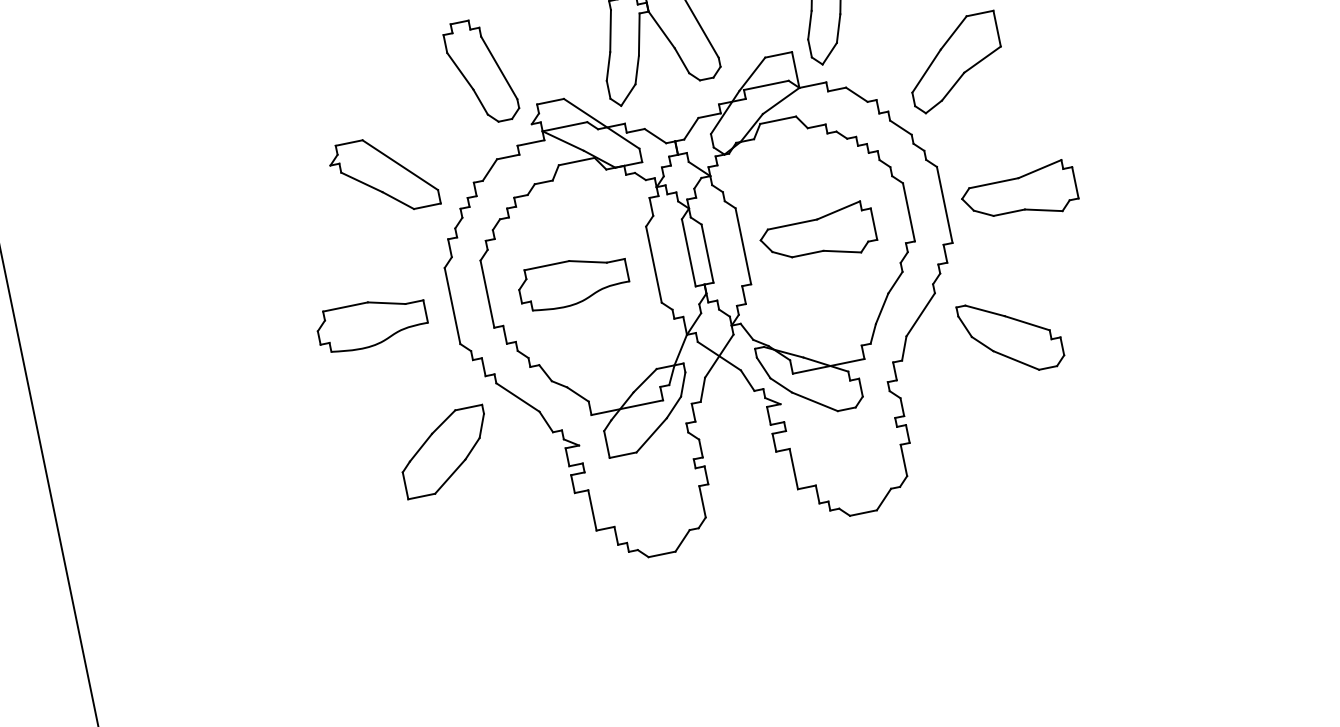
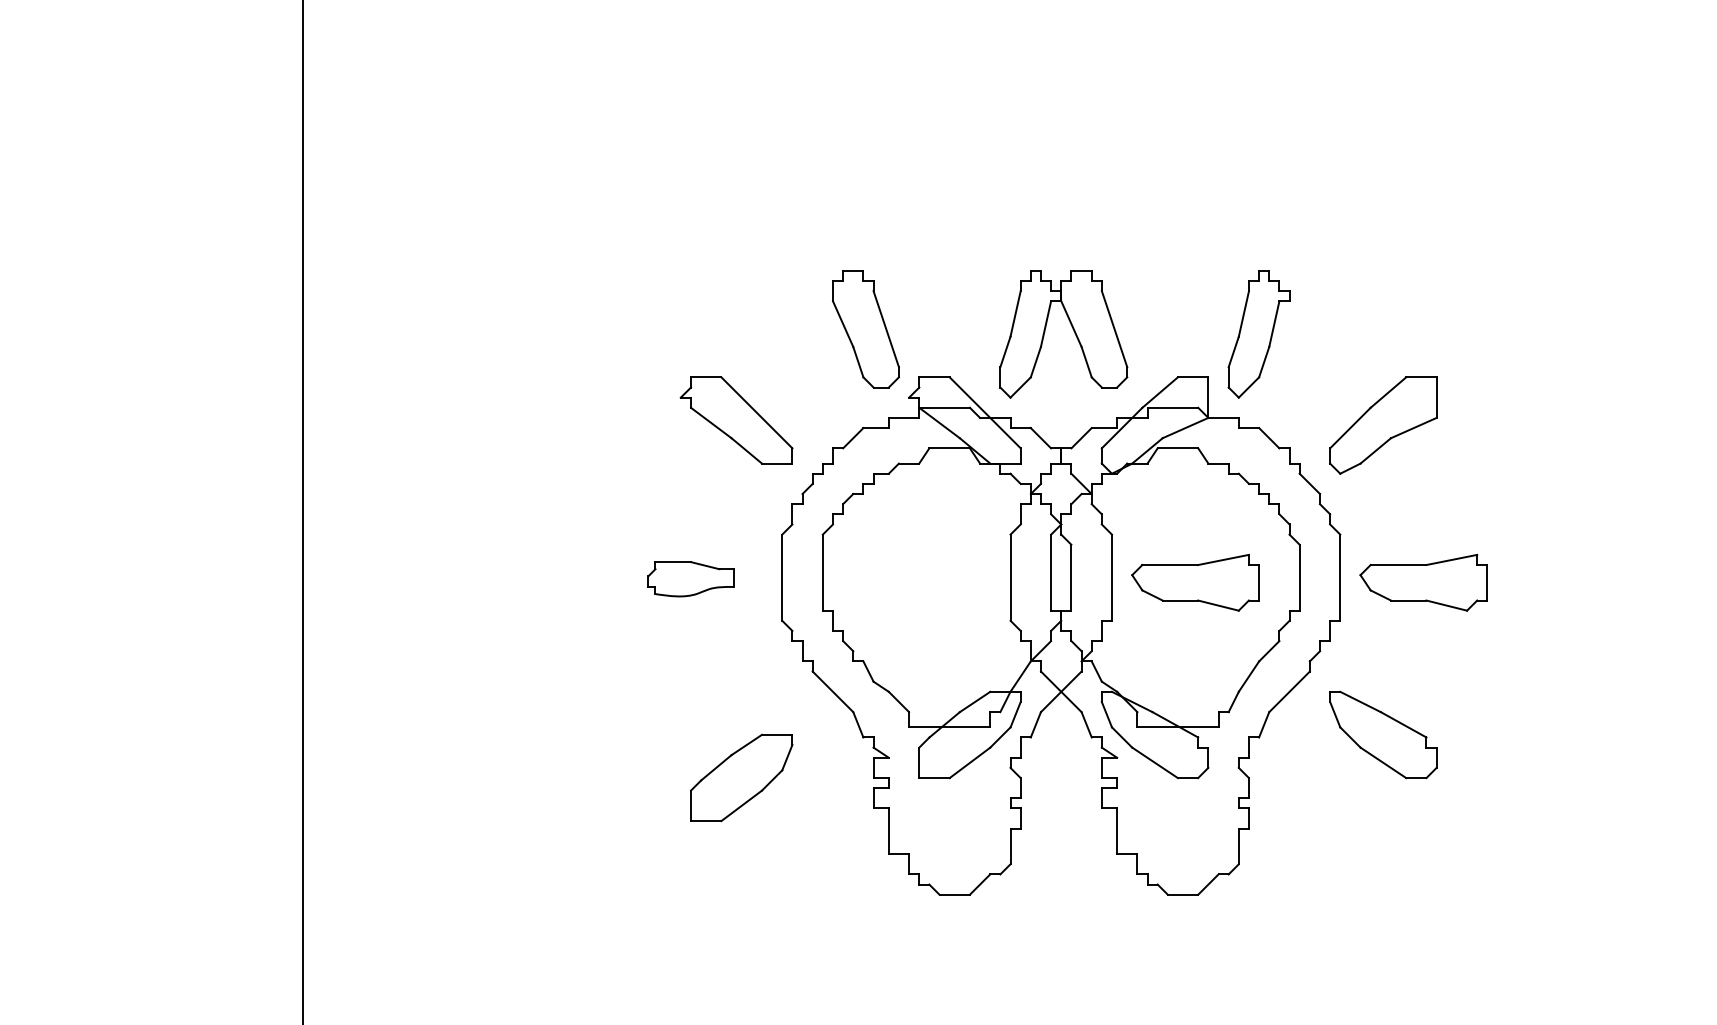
part: (573, 282) -> (918, 579), removed
part: (371, 323) -> (690, 578), size x0.7
part: (444, 451) -> (741, 777), moved

